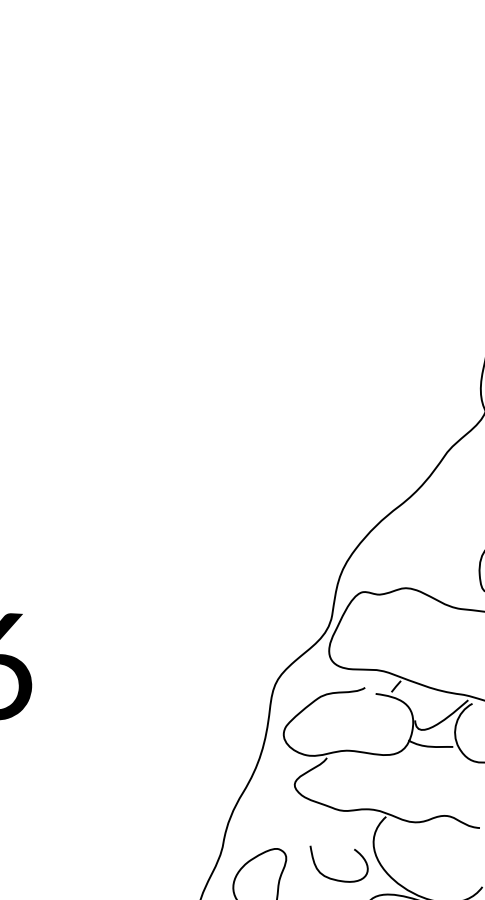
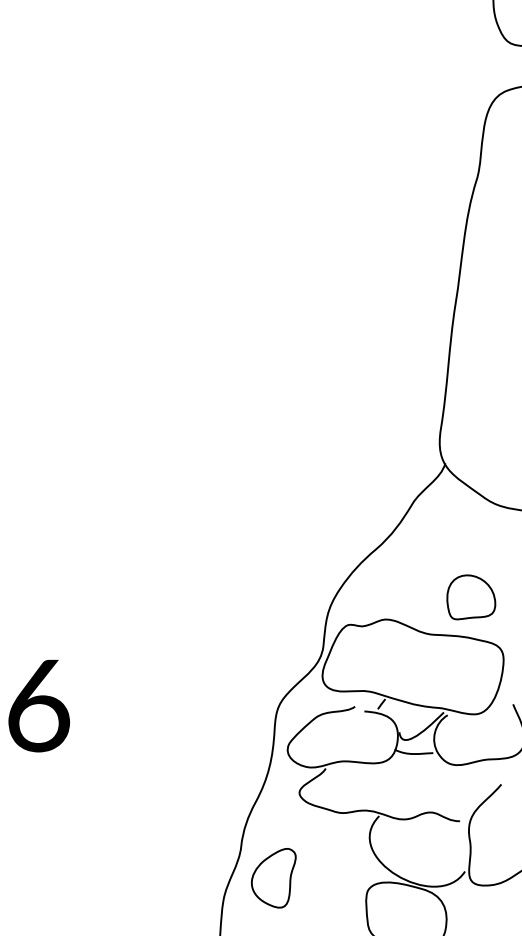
curve: (336, 878) -> (339, 871), removed

